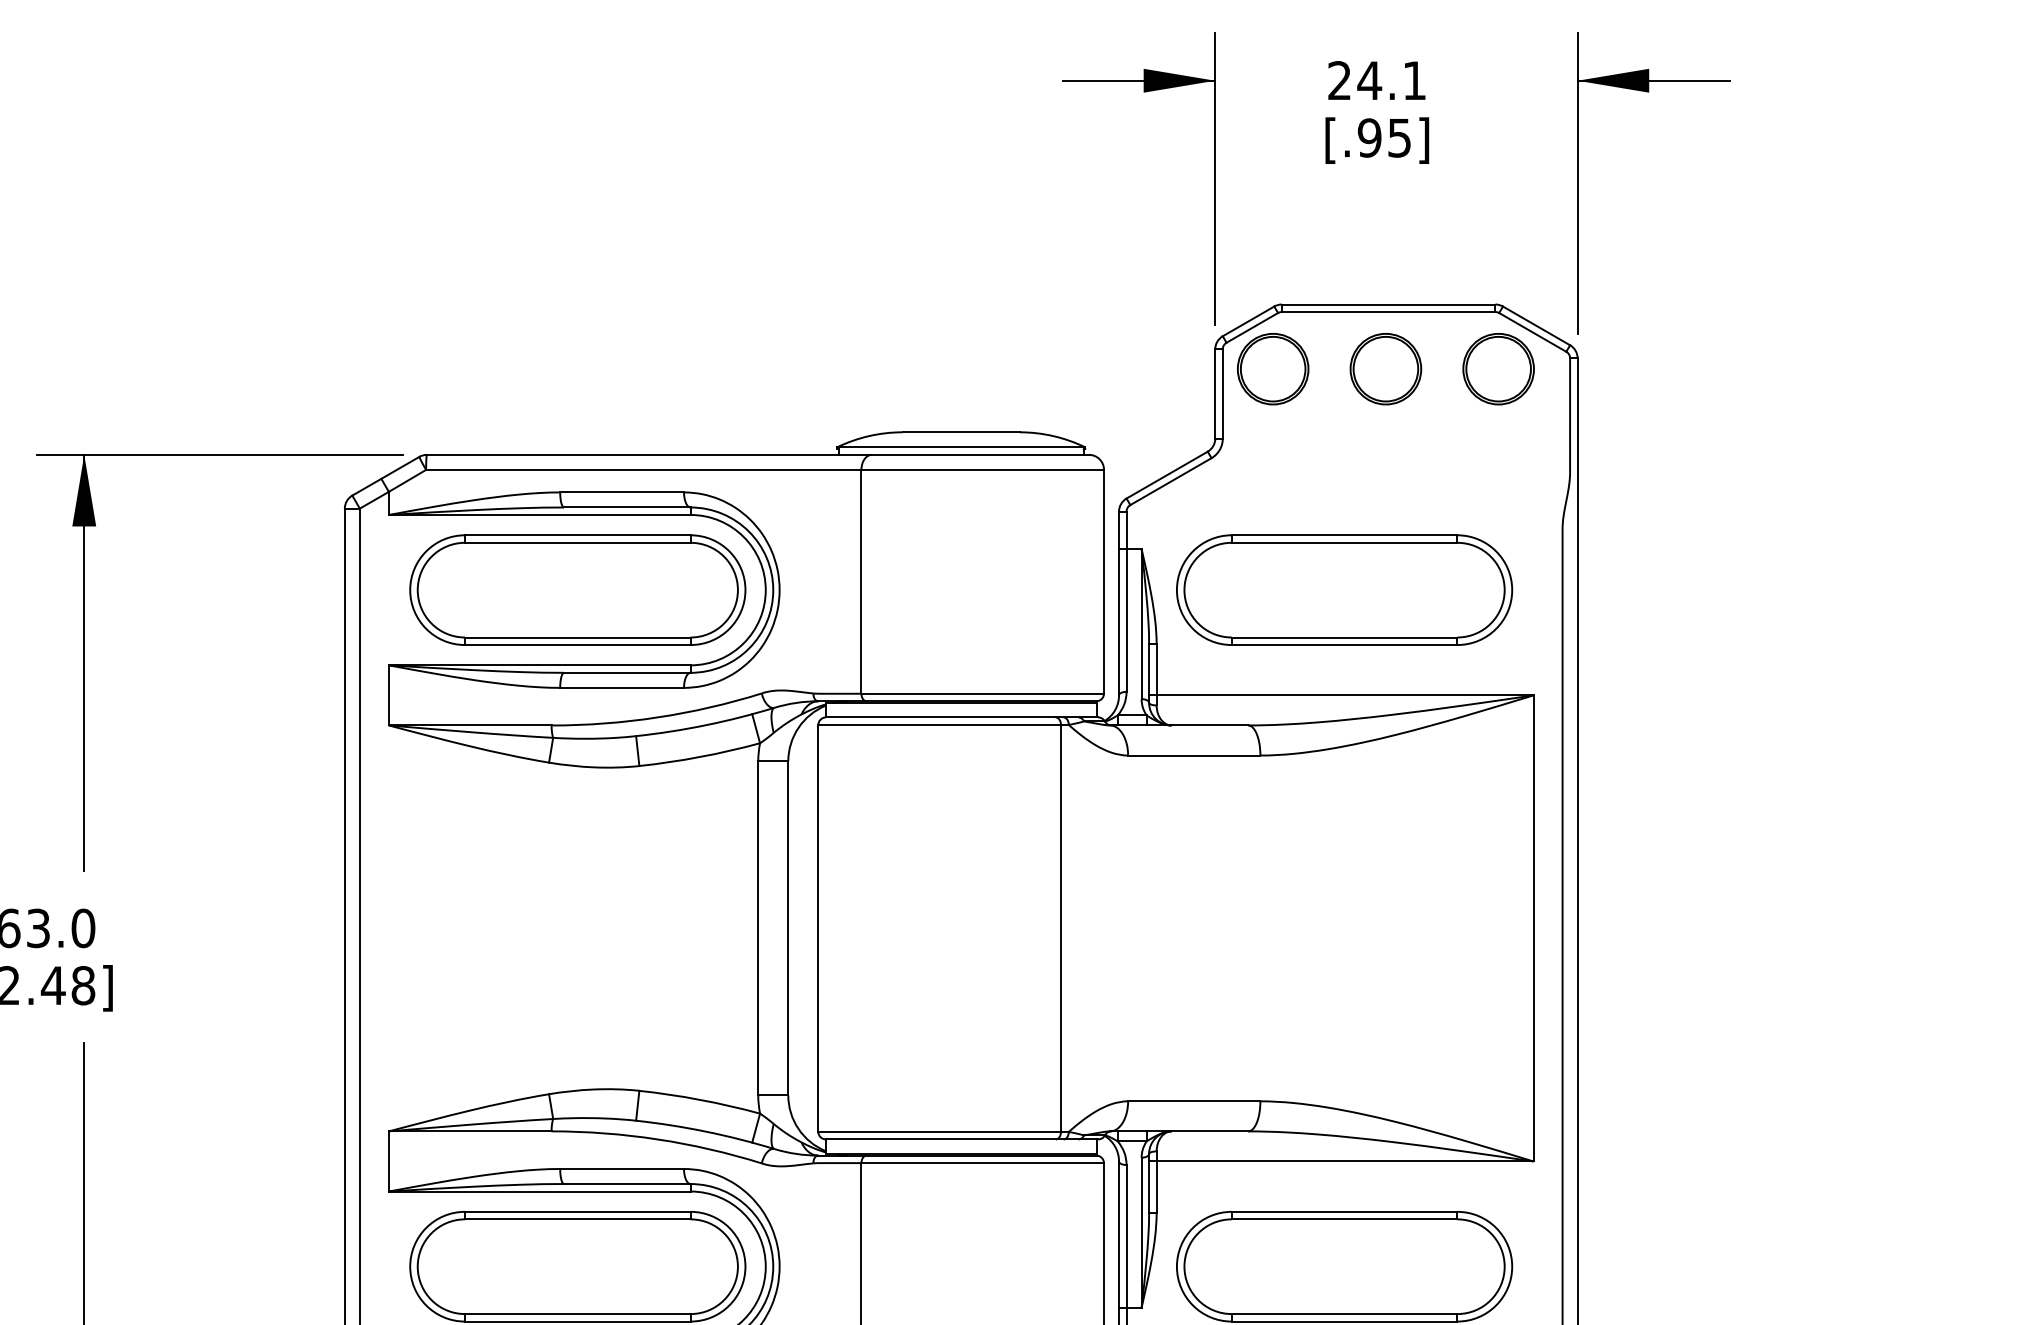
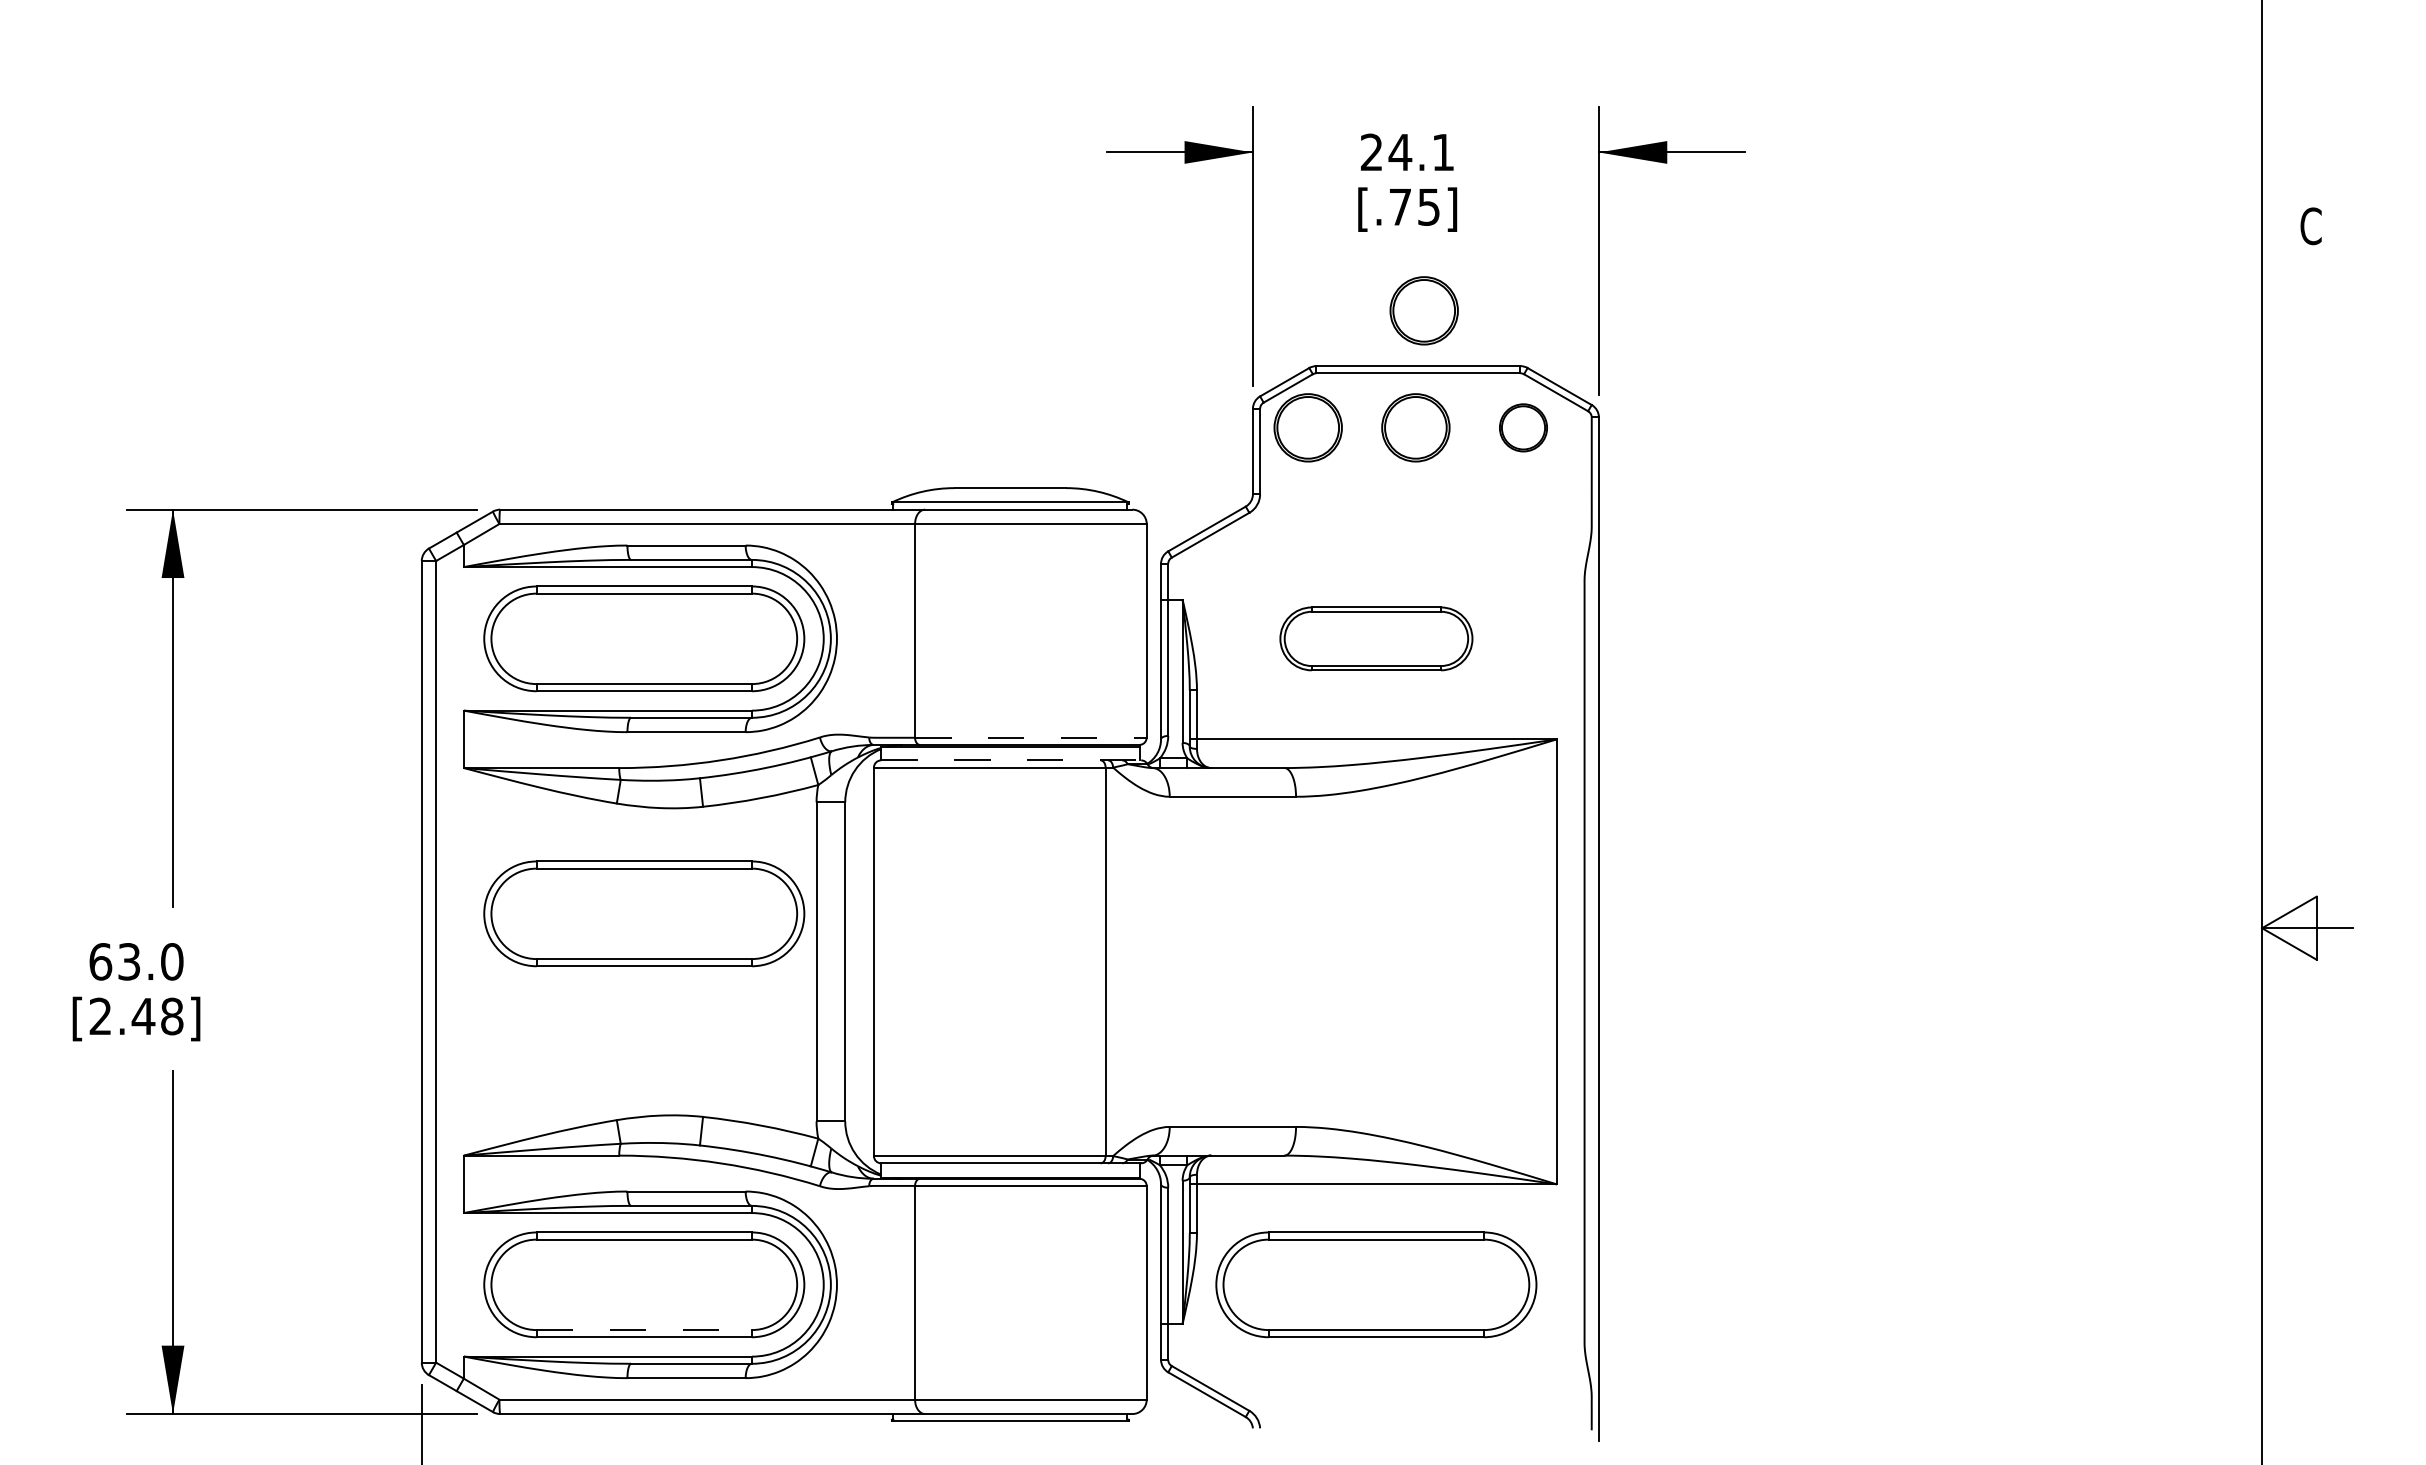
text: (1369, 137) -> (1400, 206), [.95] -> [.75]
part: (1393, 246) -> (1423, 310), added
part: (1498, 368) -> (1523, 427), size x0.7
part: (1344, 589) -> (1376, 638), size x0.6
line: (982, 693) -> (1030, 737), solid -> dashed
line: (962, 717) -> (1011, 760), solid -> dashed
part: (578, 877) -> (644, 913), added
line: (578, 1314) -> (644, 1330), solid -> dashed

